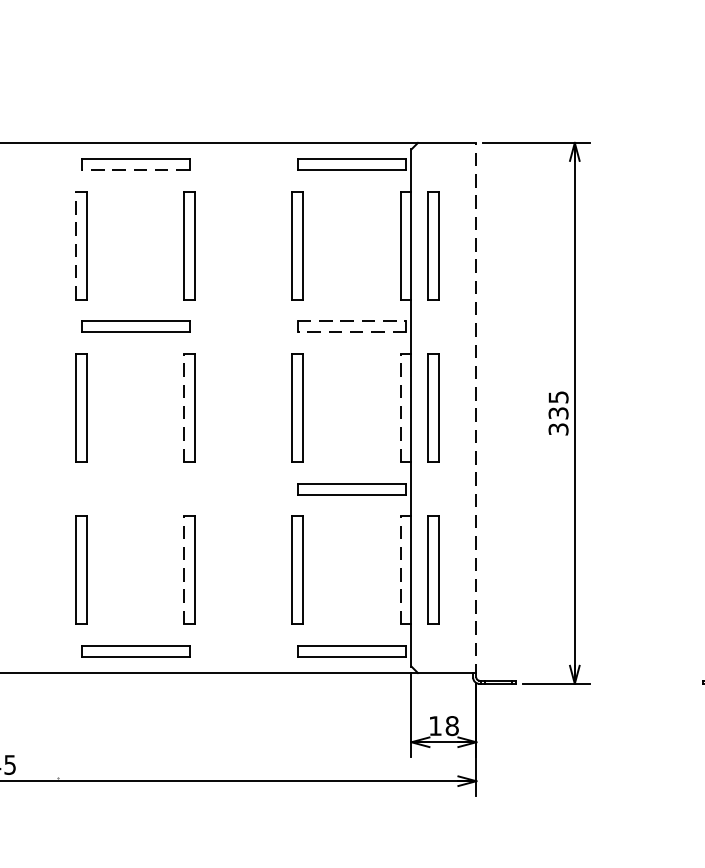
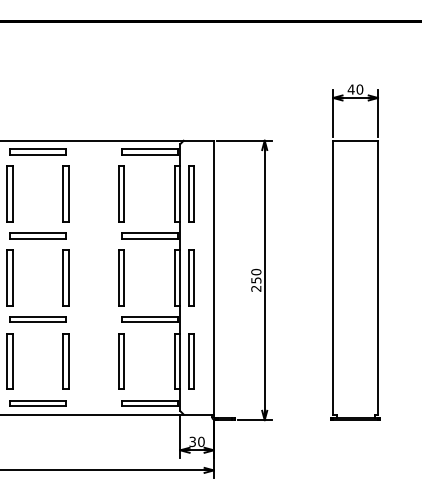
line: (134, 169) -> (37, 154), dashed -> solid
line: (76, 245) -> (7, 193), dashed -> solid
line: (351, 320) -> (149, 232), dashed -> solid
line: (351, 332) -> (149, 238), dashed -> solid
line: (185, 407) -> (63, 277), dashed -> solid
line: (400, 407) -> (174, 277), dashed -> solid
line: (475, 409) -> (213, 278), dashed -> solid
text: (558, 411) -> (256, 279), 335 -> 250
part: (134, 489) -> (37, 319), added
line: (185, 570) -> (63, 361), dashed -> solid
line: (400, 570) -> (174, 361), dashed -> solid
text: (442, 725) -> (196, 441), 18 -> 30

